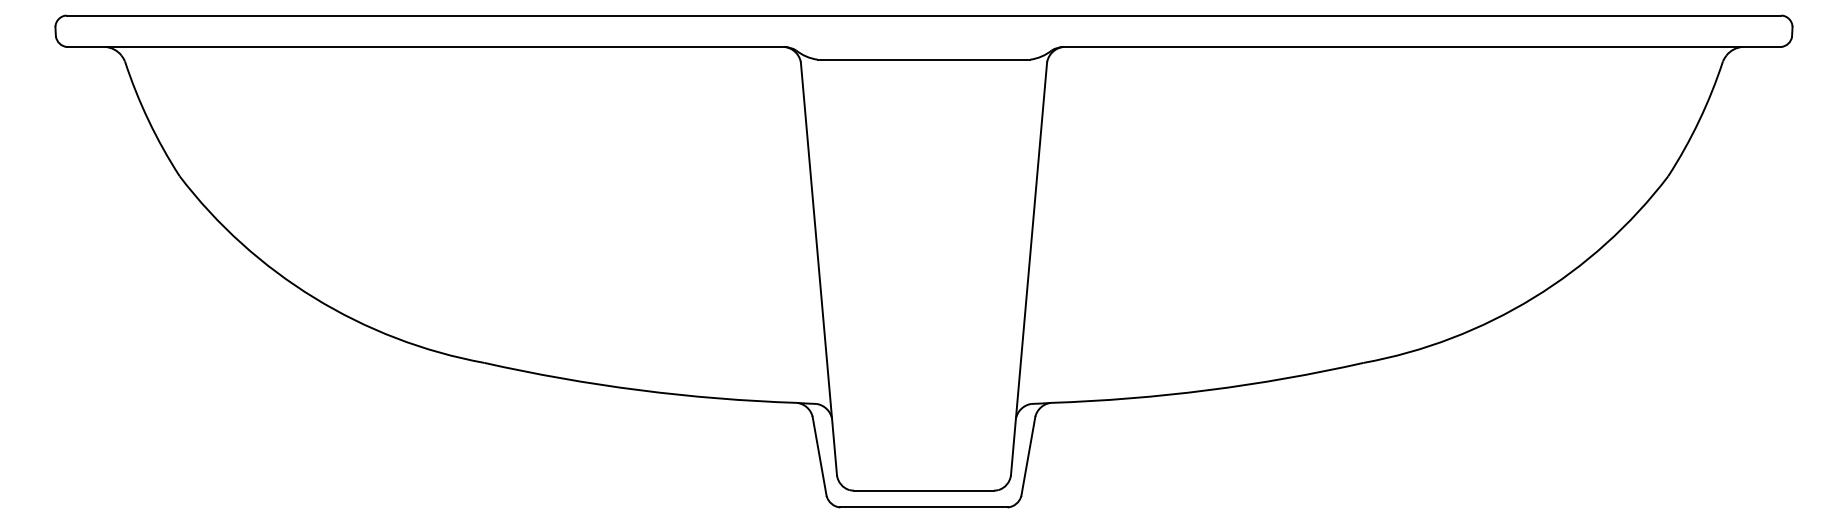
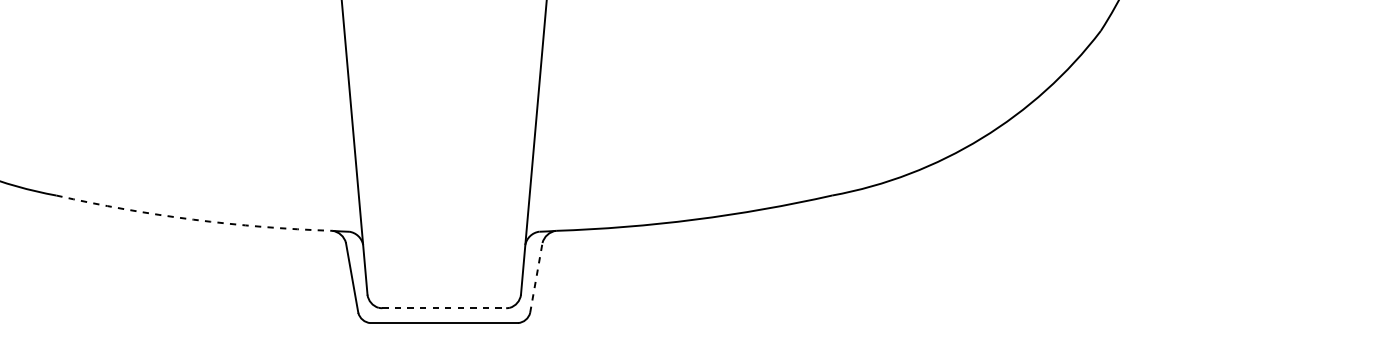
arc: (639, 390) -> (193, 219), solid -> dashed
line: (1028, 455) -> (536, 277), solid -> dashed
line: (924, 490) -> (444, 308), solid -> dashed

